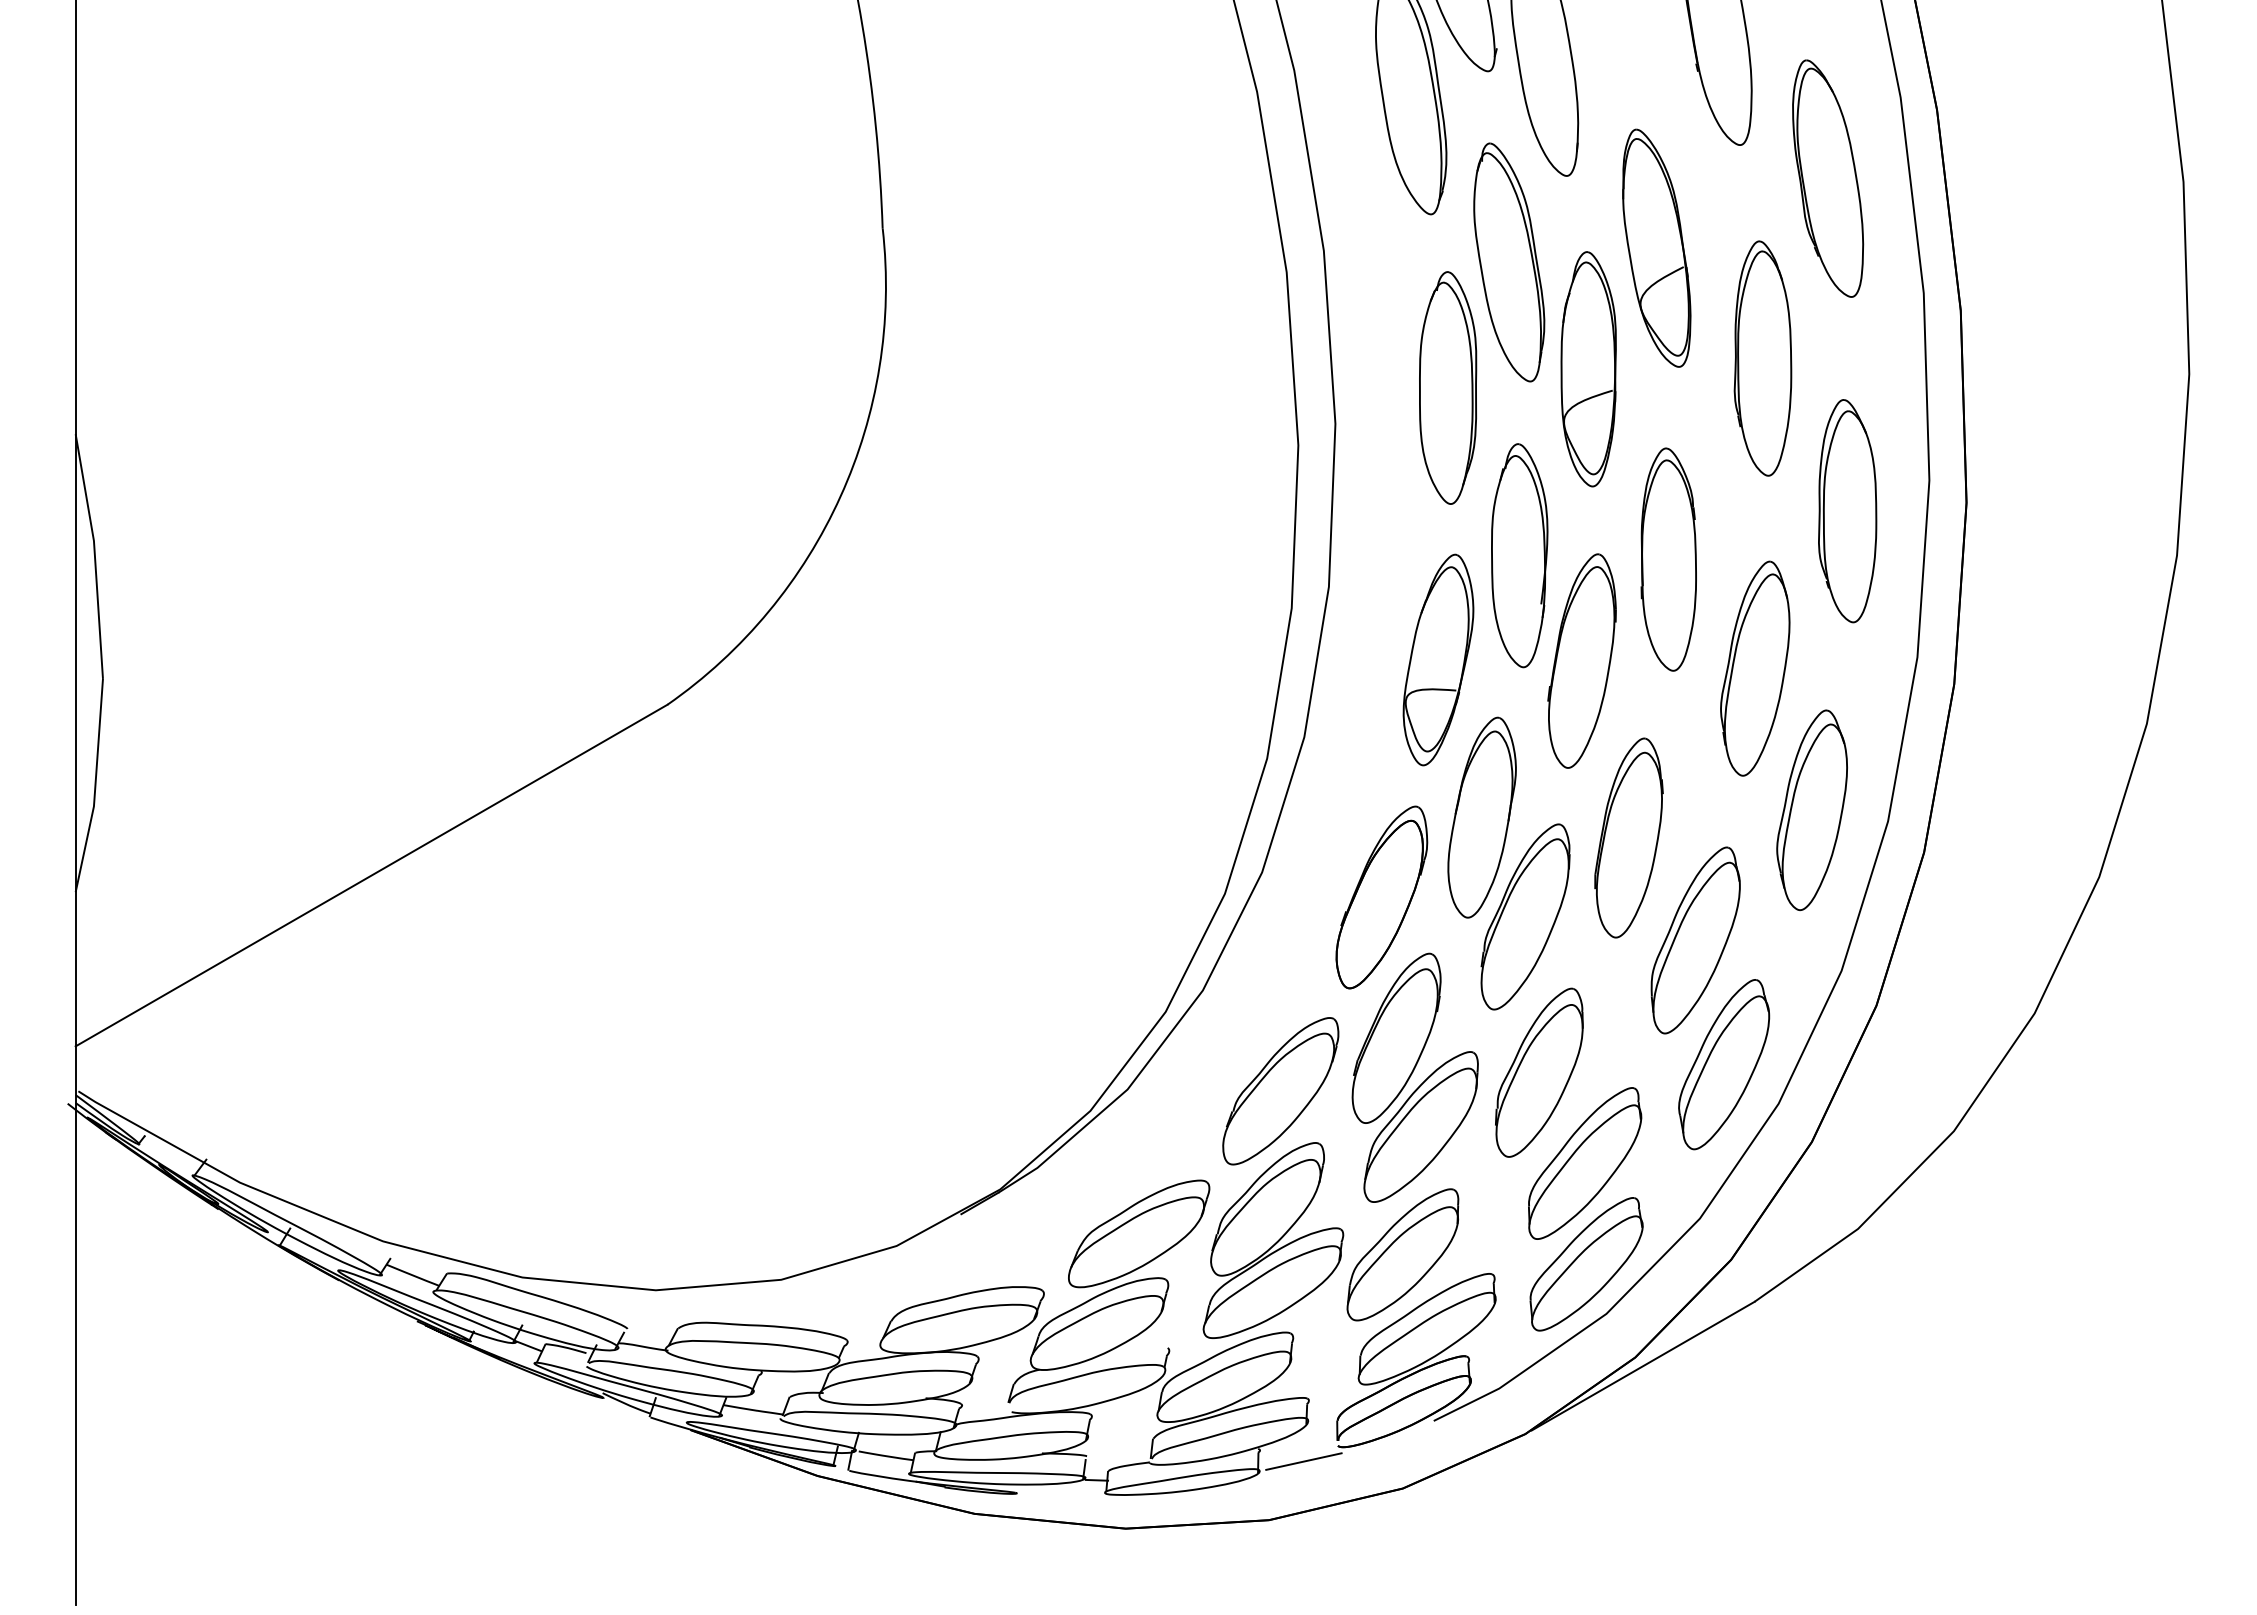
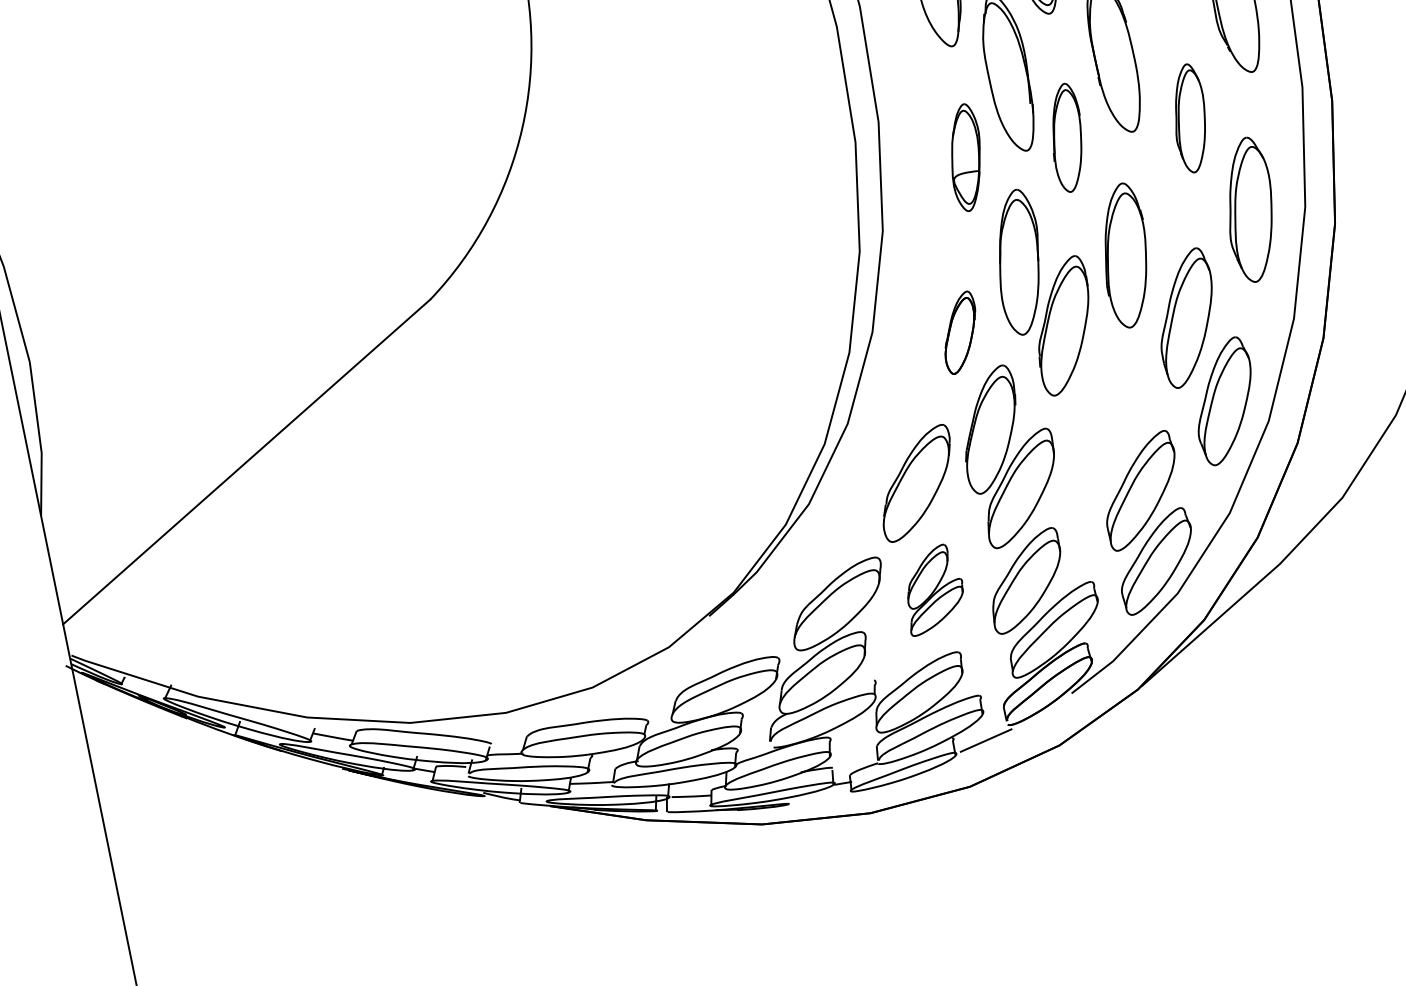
part: (1438, 659) -> (966, 157), size x0.7
part: (1581, 660) -> (1066, 137), size x0.7
part: (1755, 668) -> (1190, 118), size x0.7
part: (1381, 897) -> (959, 332), size x0.6
part: (1539, 1072) -> (1096, 433), removed
part: (1273, 1240) -> (933, 589), size x0.6

